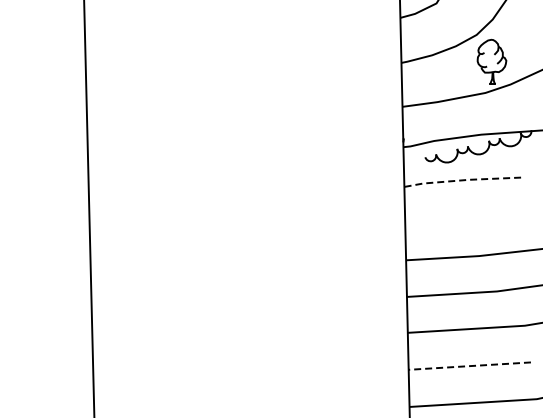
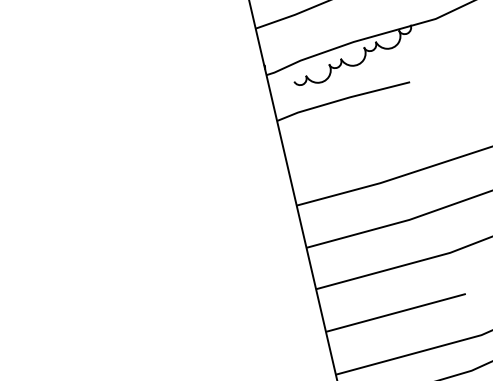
line: (462, 180) -> (342, 99), dashed -> solid
line: (469, 366) -> (395, 313), dashed -> solid

